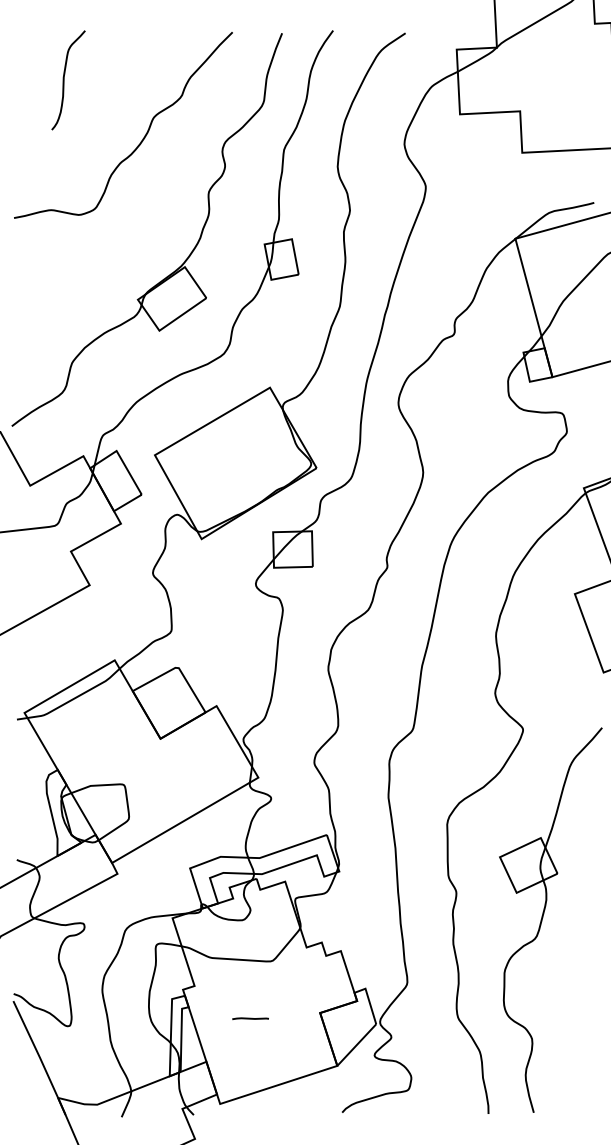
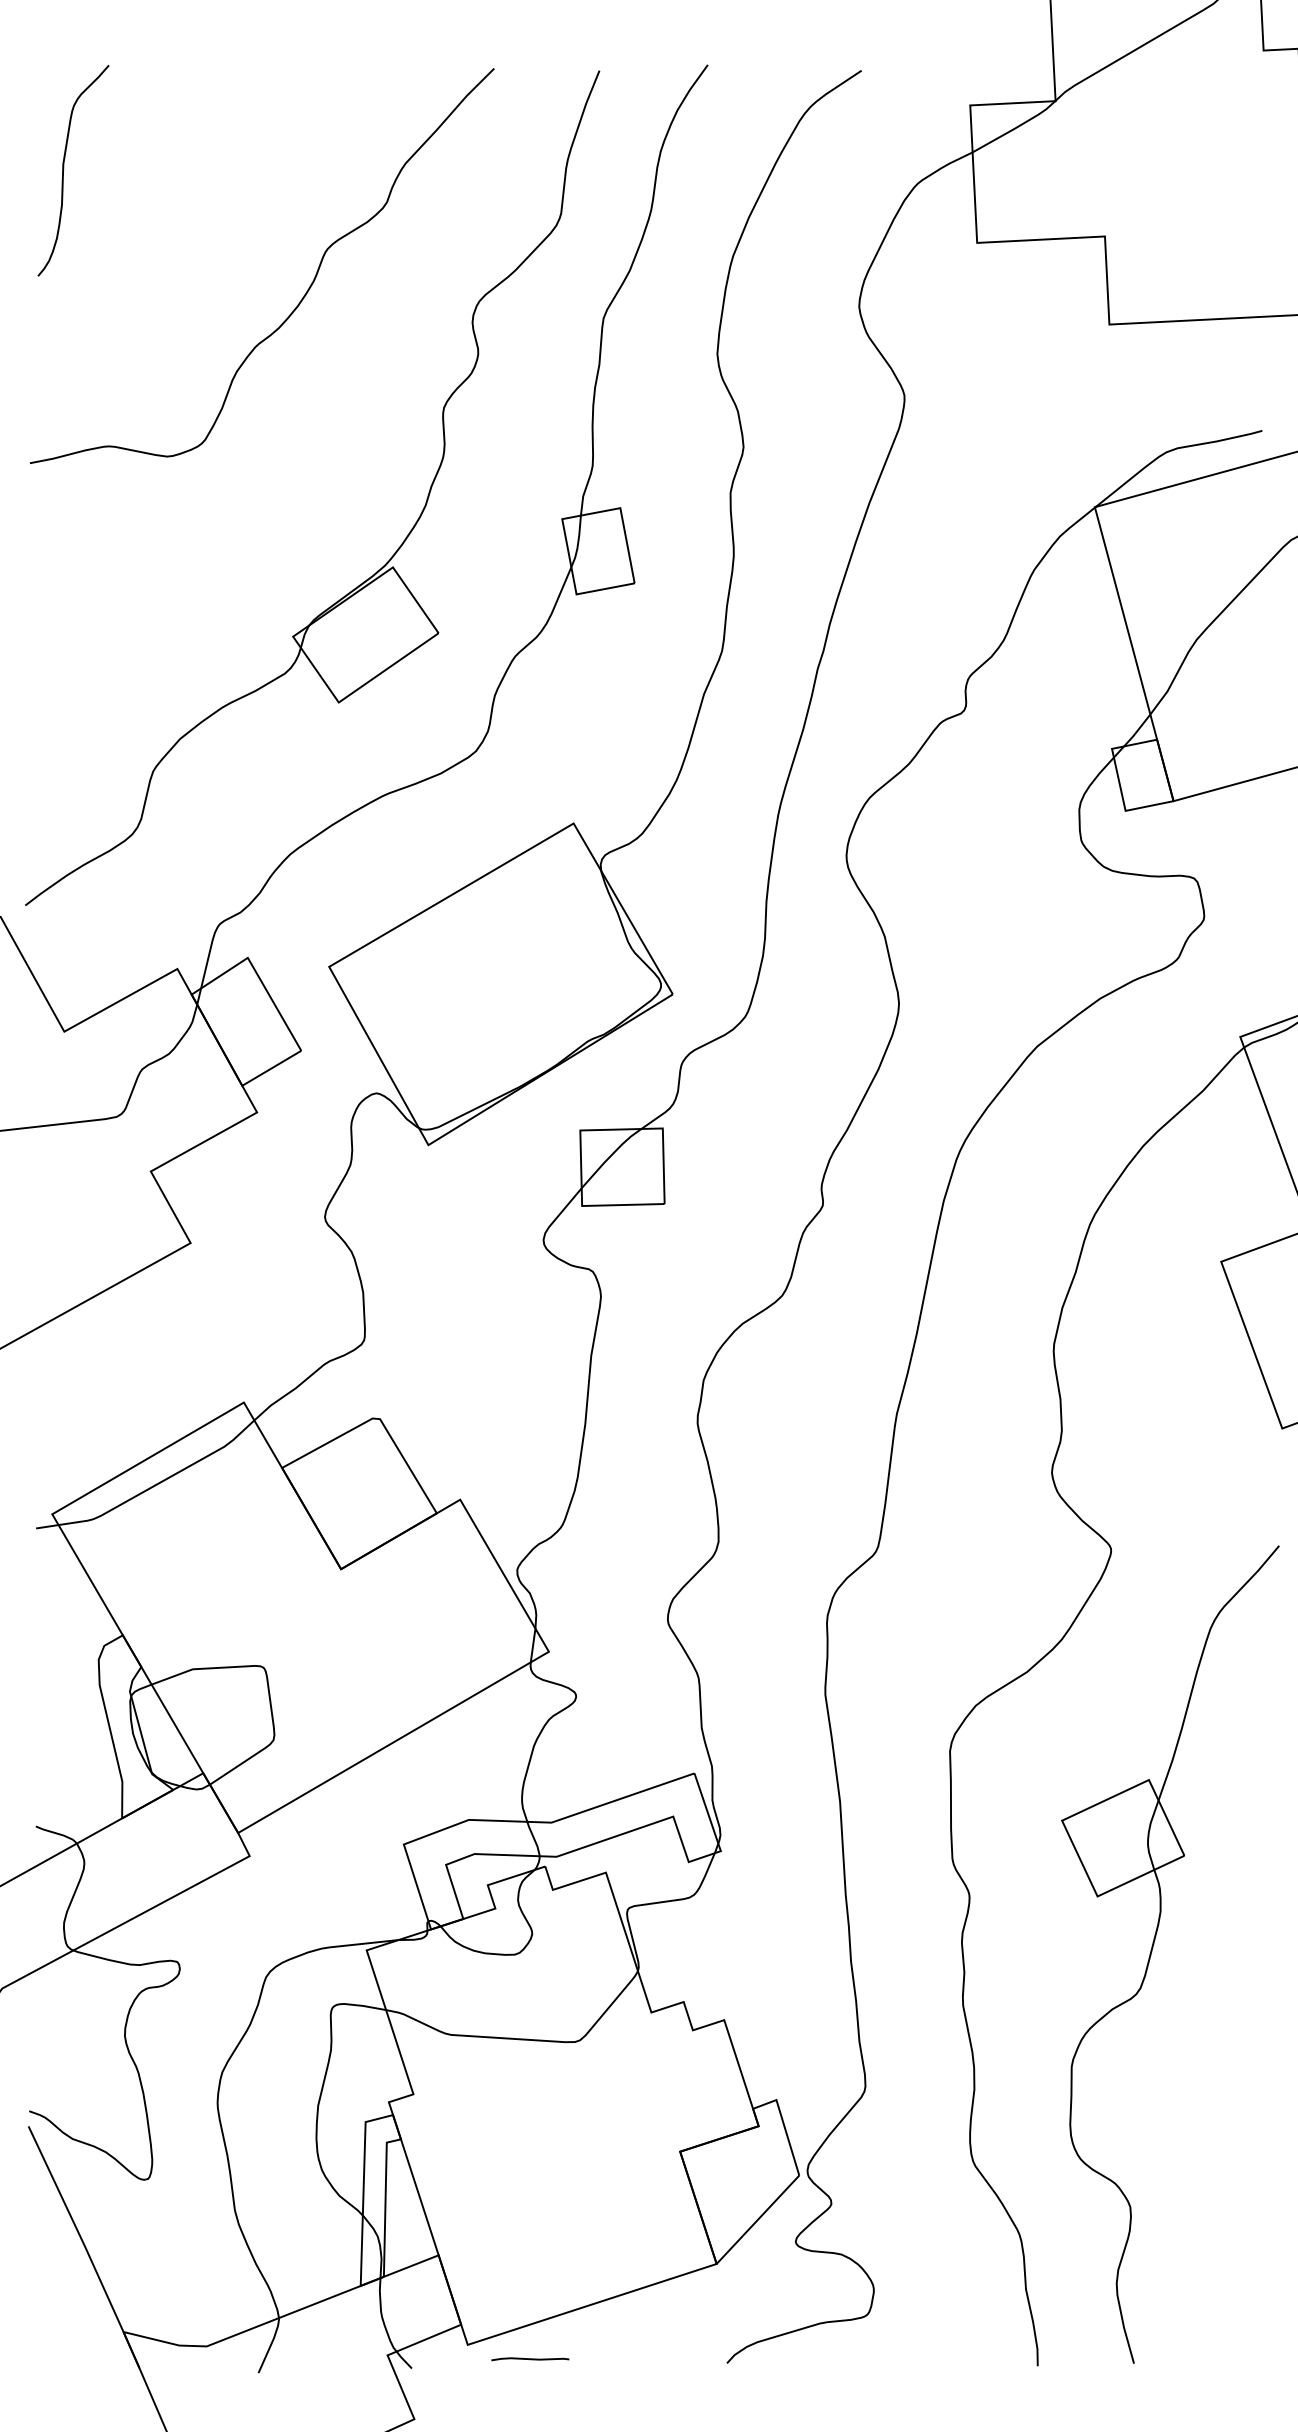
curve: (64, 80) -> (64, 170), moved
line: (250, 1018) -> (530, 2358), moved

